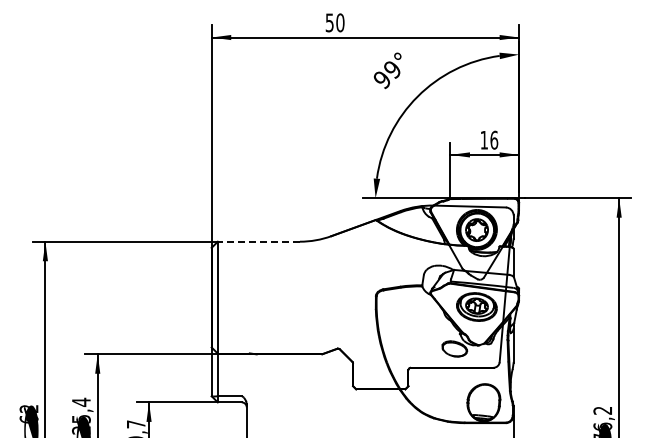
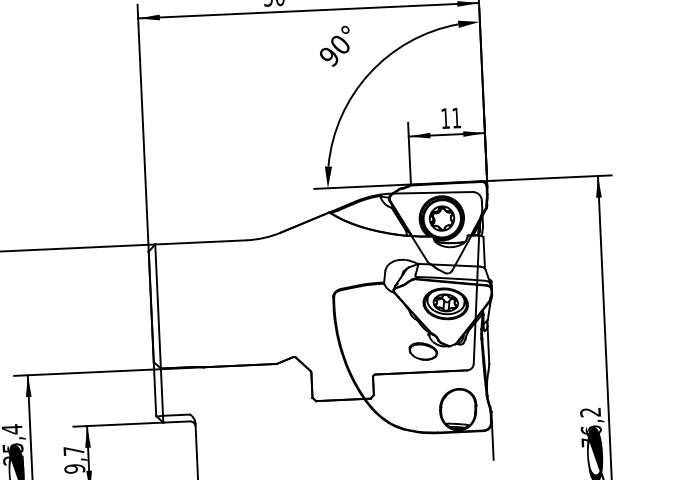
text: (392, 69) -> (340, 44), 99° -> 90°
text: (494, 139) -> (456, 117), 16 -> 11
line: (258, 241) -> (200, 242), dashed -> solid

